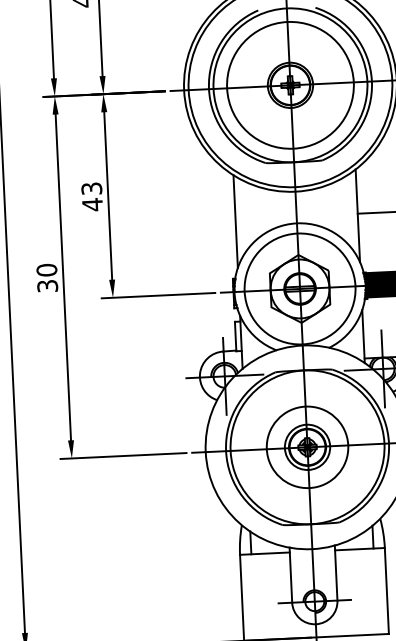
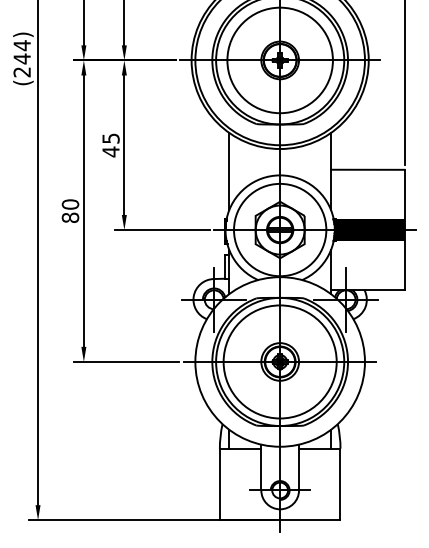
text: (91, 188) -> (110, 138), 43 -> 45
text: (47, 285) -> (70, 217), 30 -> 80
circle: (306, 446) -> (279, 361), size x1.67

